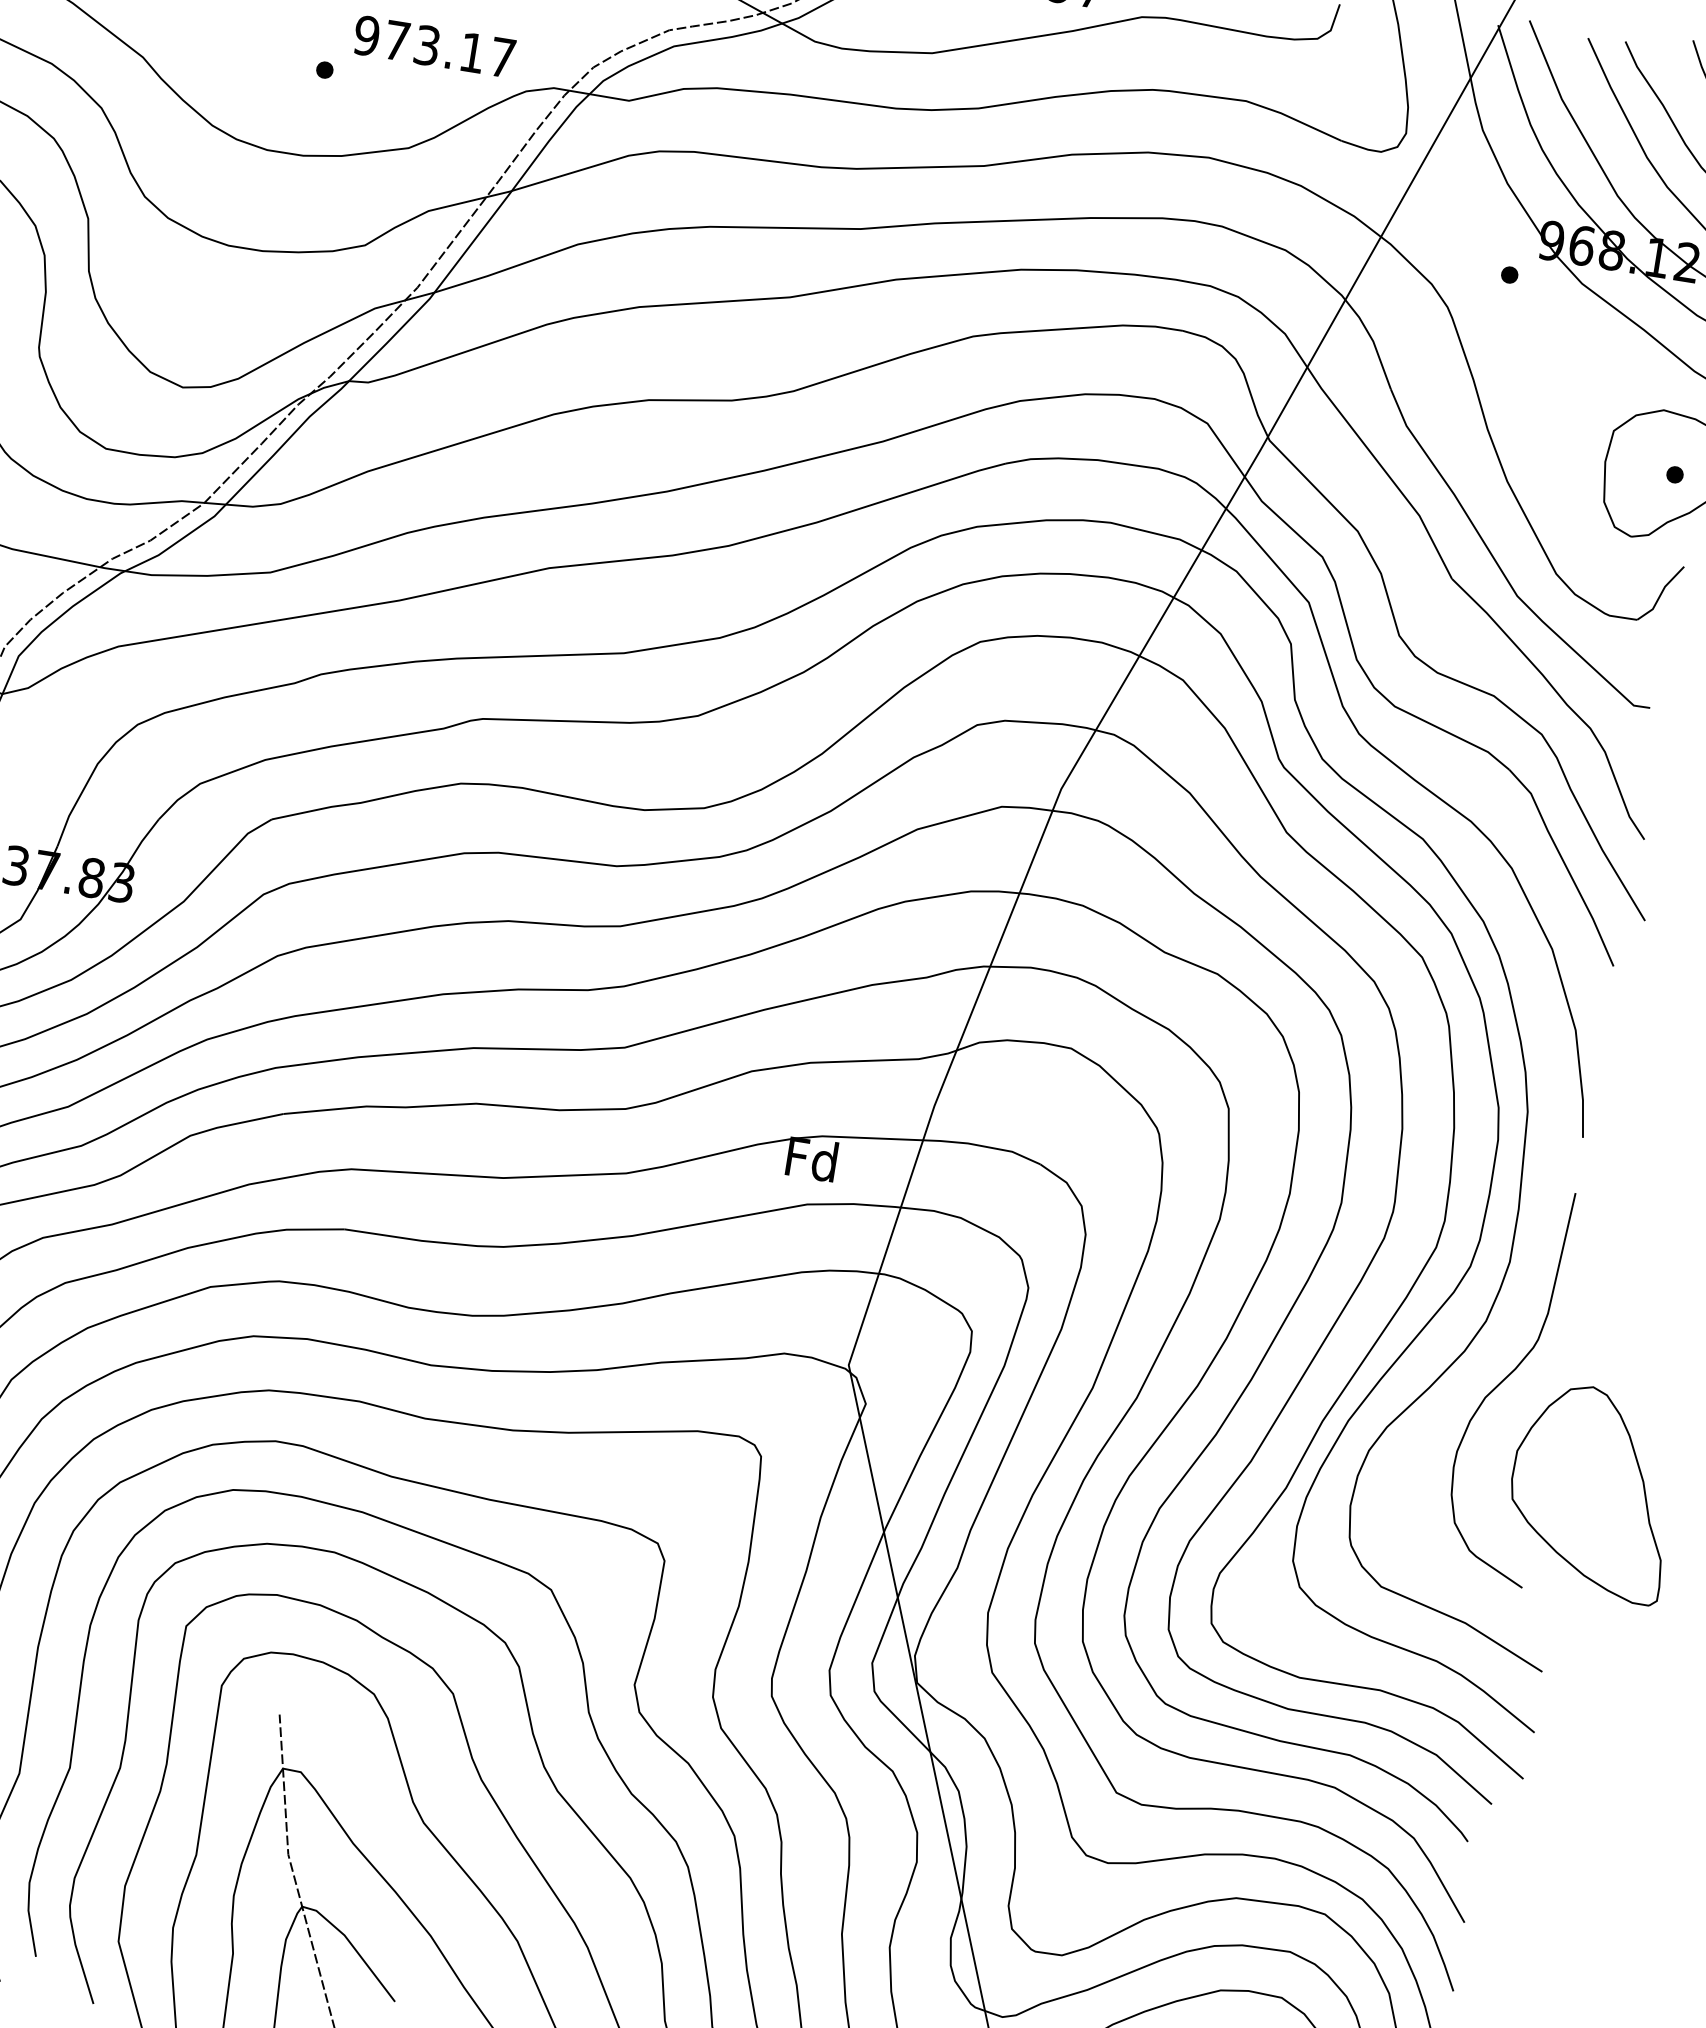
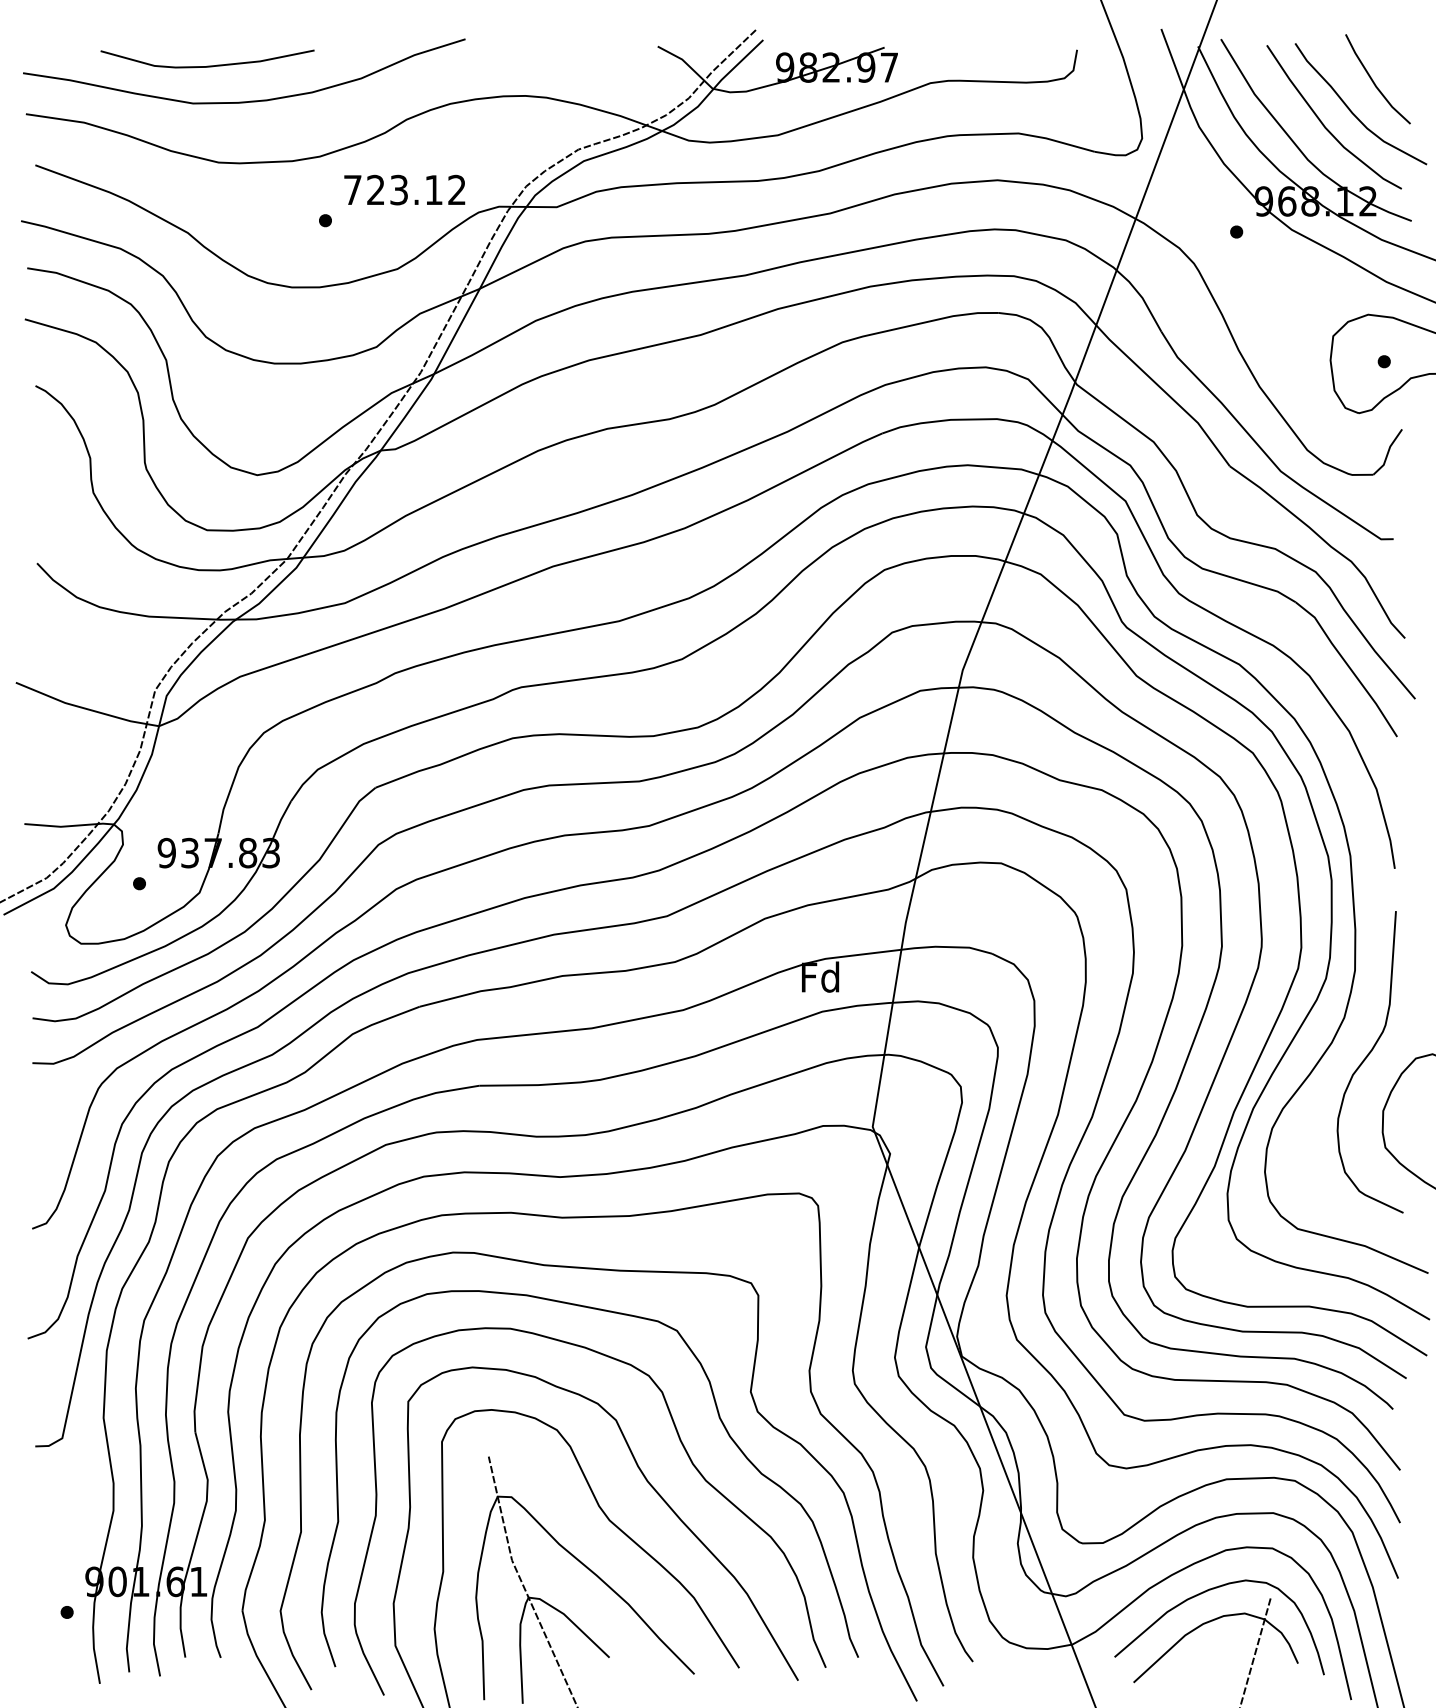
text: (434, 45) -> (404, 189), 973.17 -> 723.12

